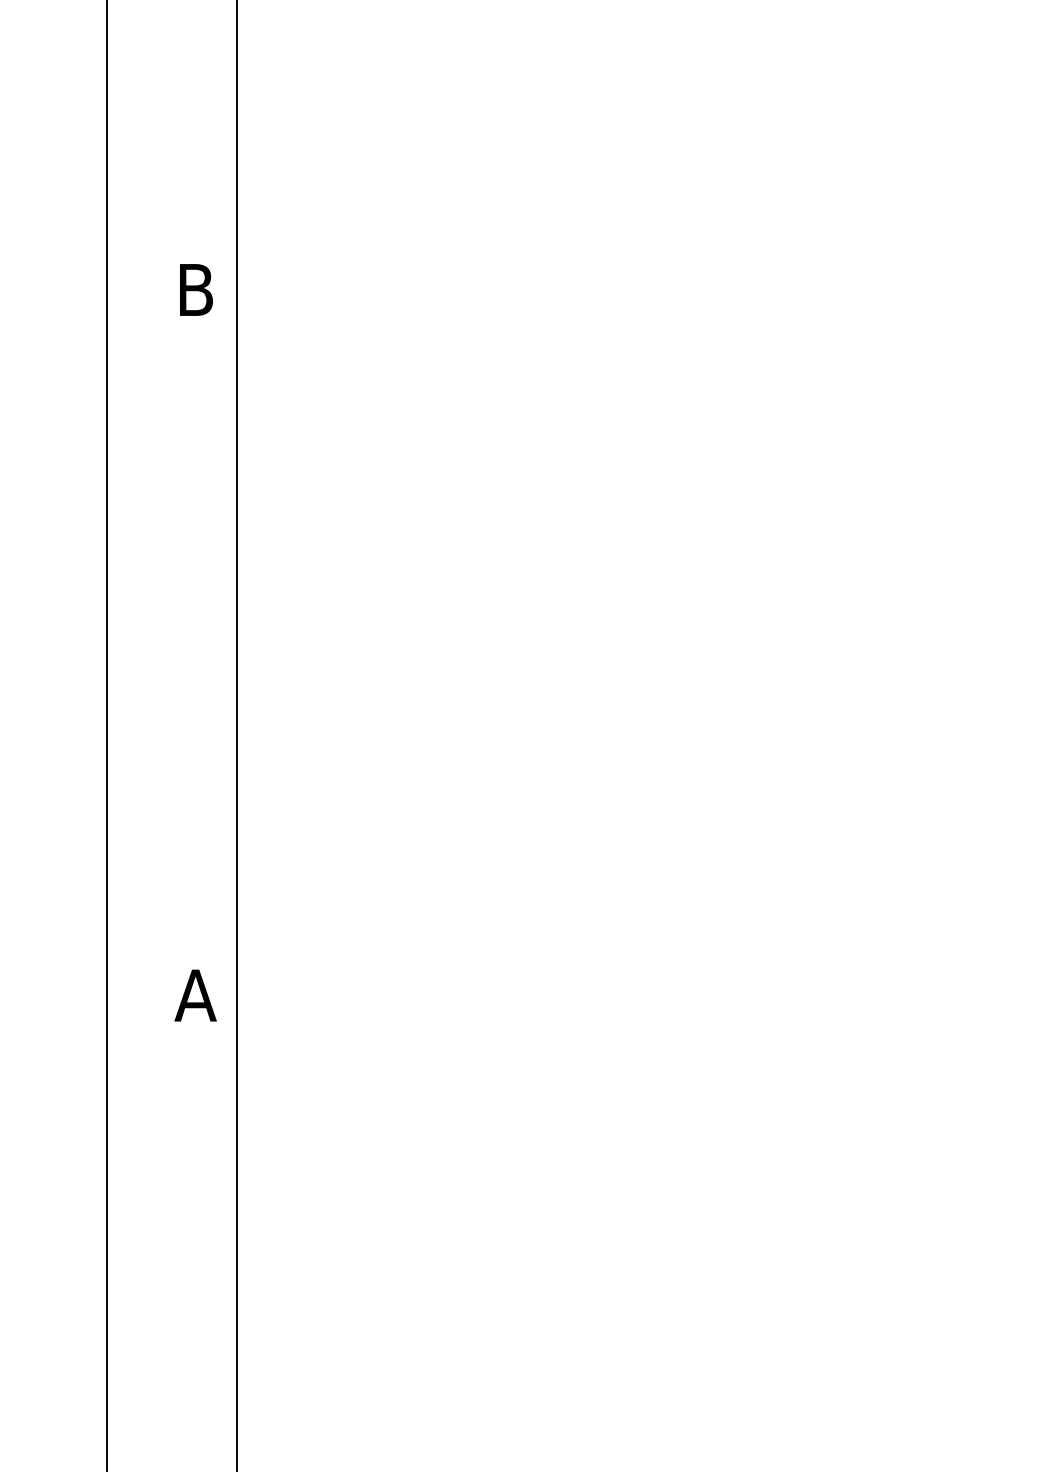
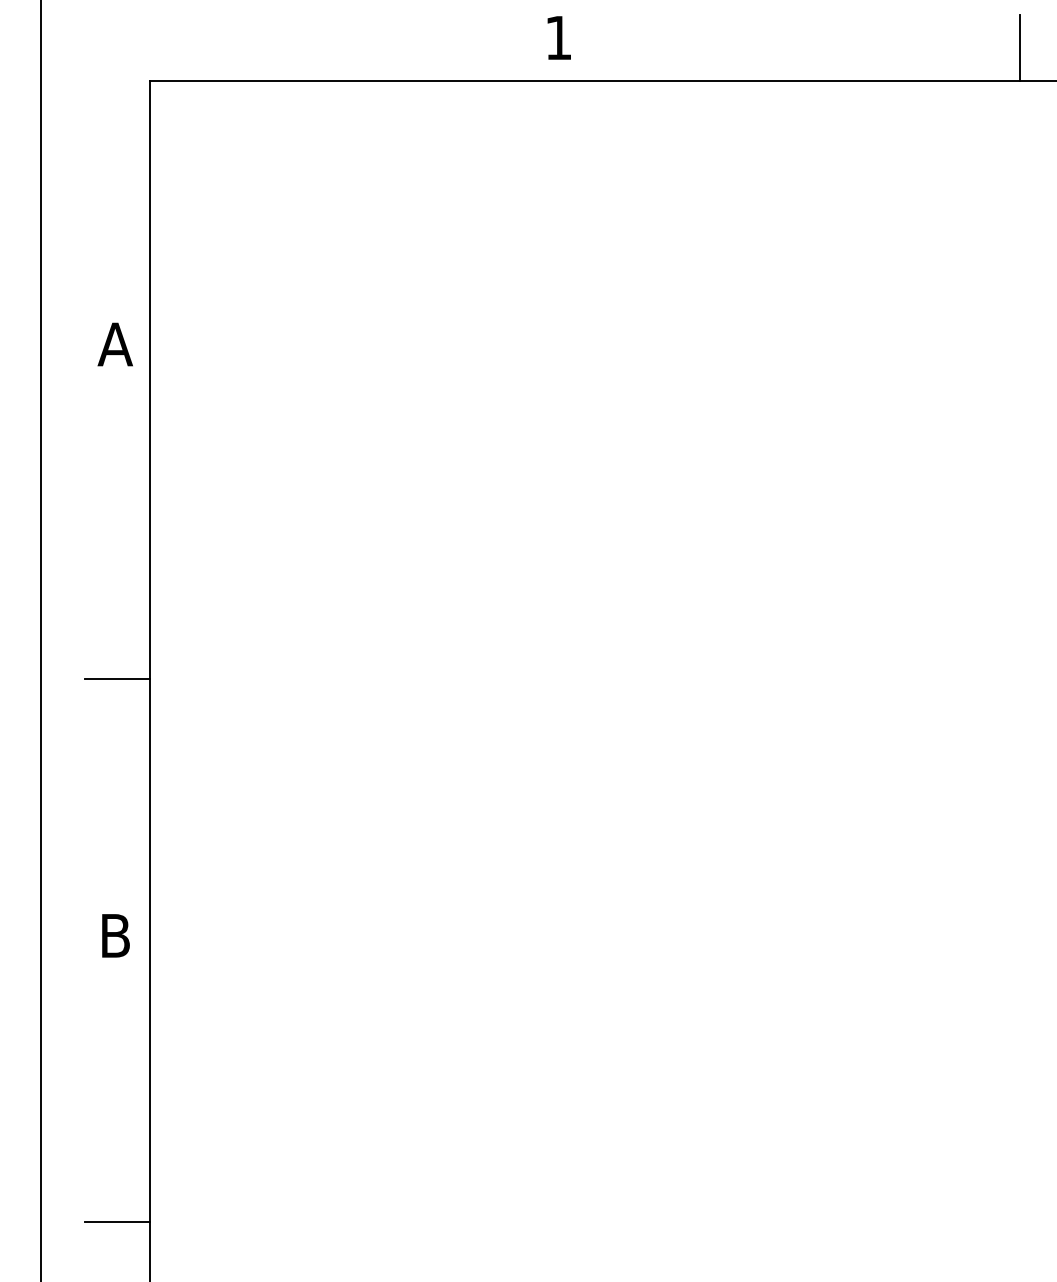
text: (194, 289) -> (114, 344), B -> A
line: (198, 688) -> (117, 678), added
text: (195, 995) -> (115, 935), A -> B
line: (198, 1337) -> (117, 1222), added

